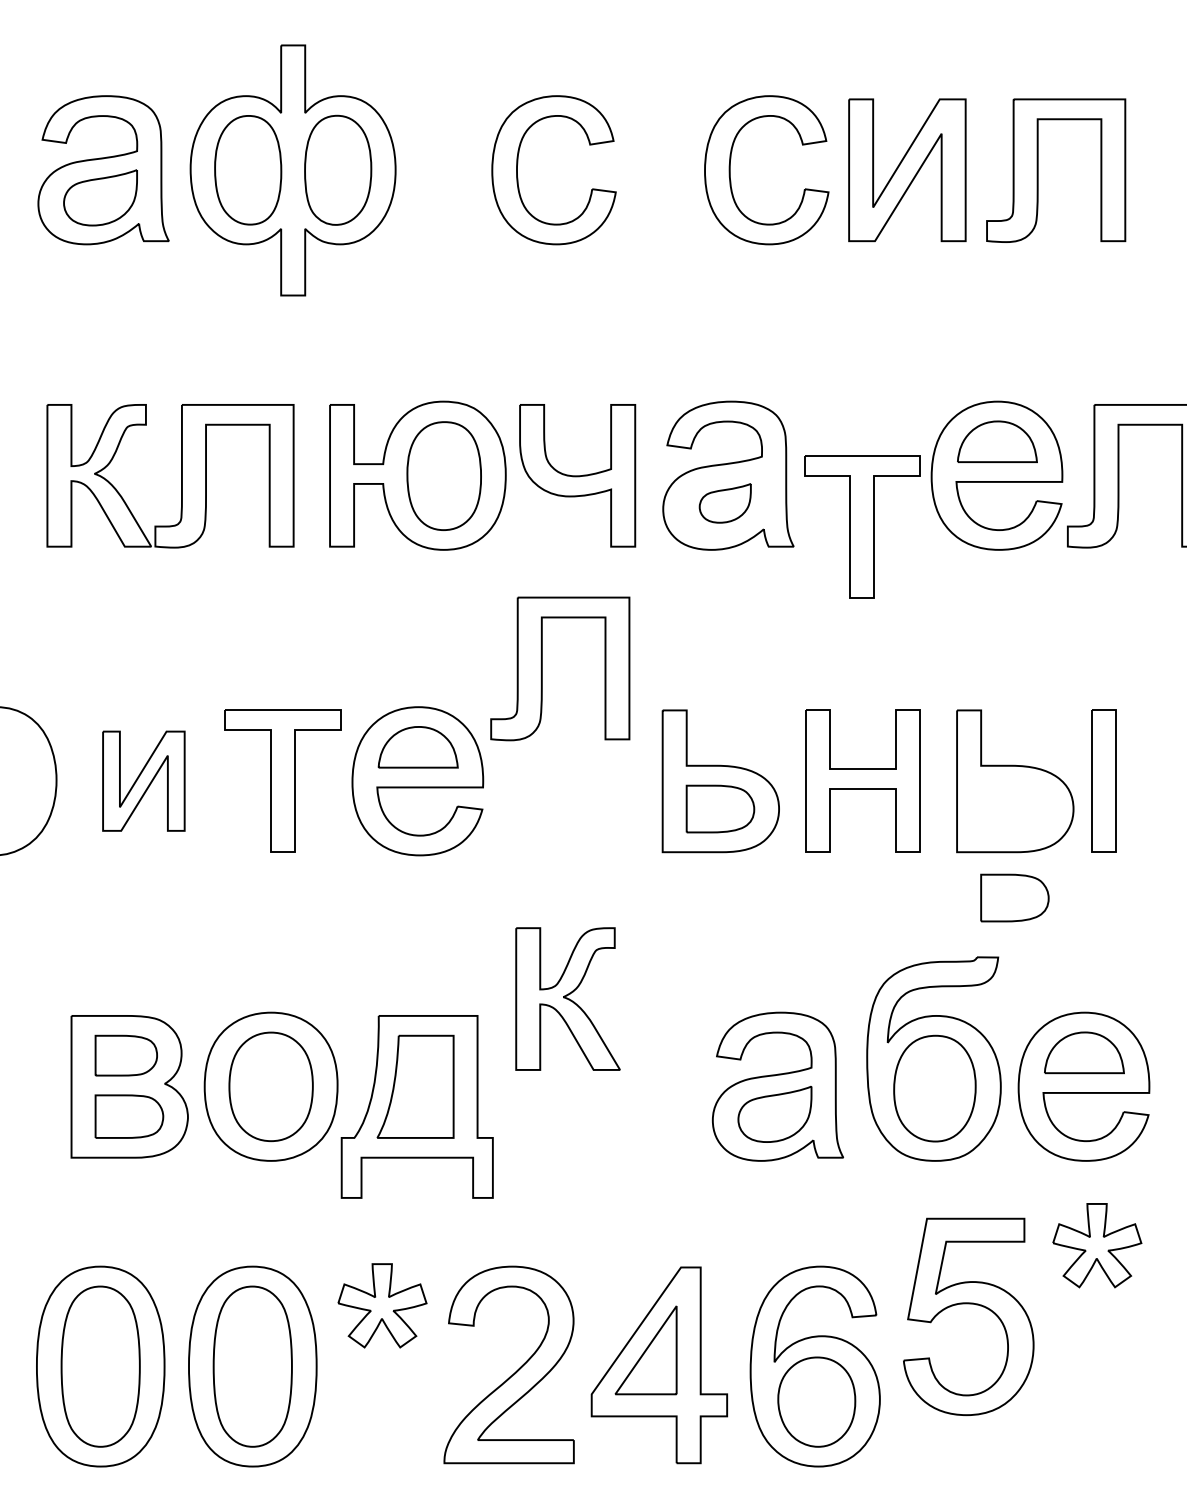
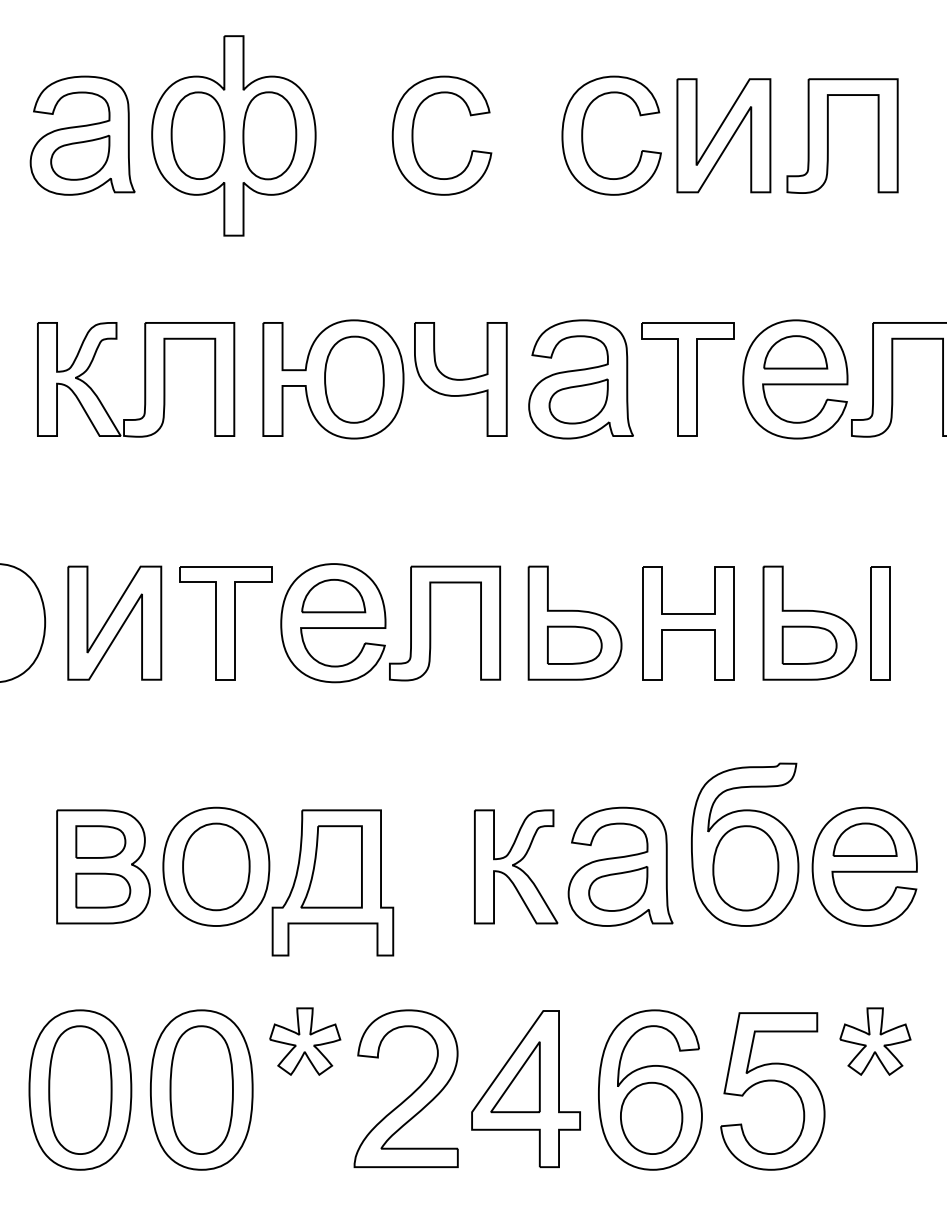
part: (725, 503) -> (578, 401), size x1.43
part: (861, 527) -> (687, 379), moved
part: (543, 668) -> (431, 623), moved
part: (143, 780) -> (114, 622), size x1.43
part: (1014, 897) -> (809, 644), moved
part: (568, 998) -> (516, 866), moved
part: (1097, 1245) -> (875, 1041), moved
part: (968, 1304) -> (772, 1081), moved

